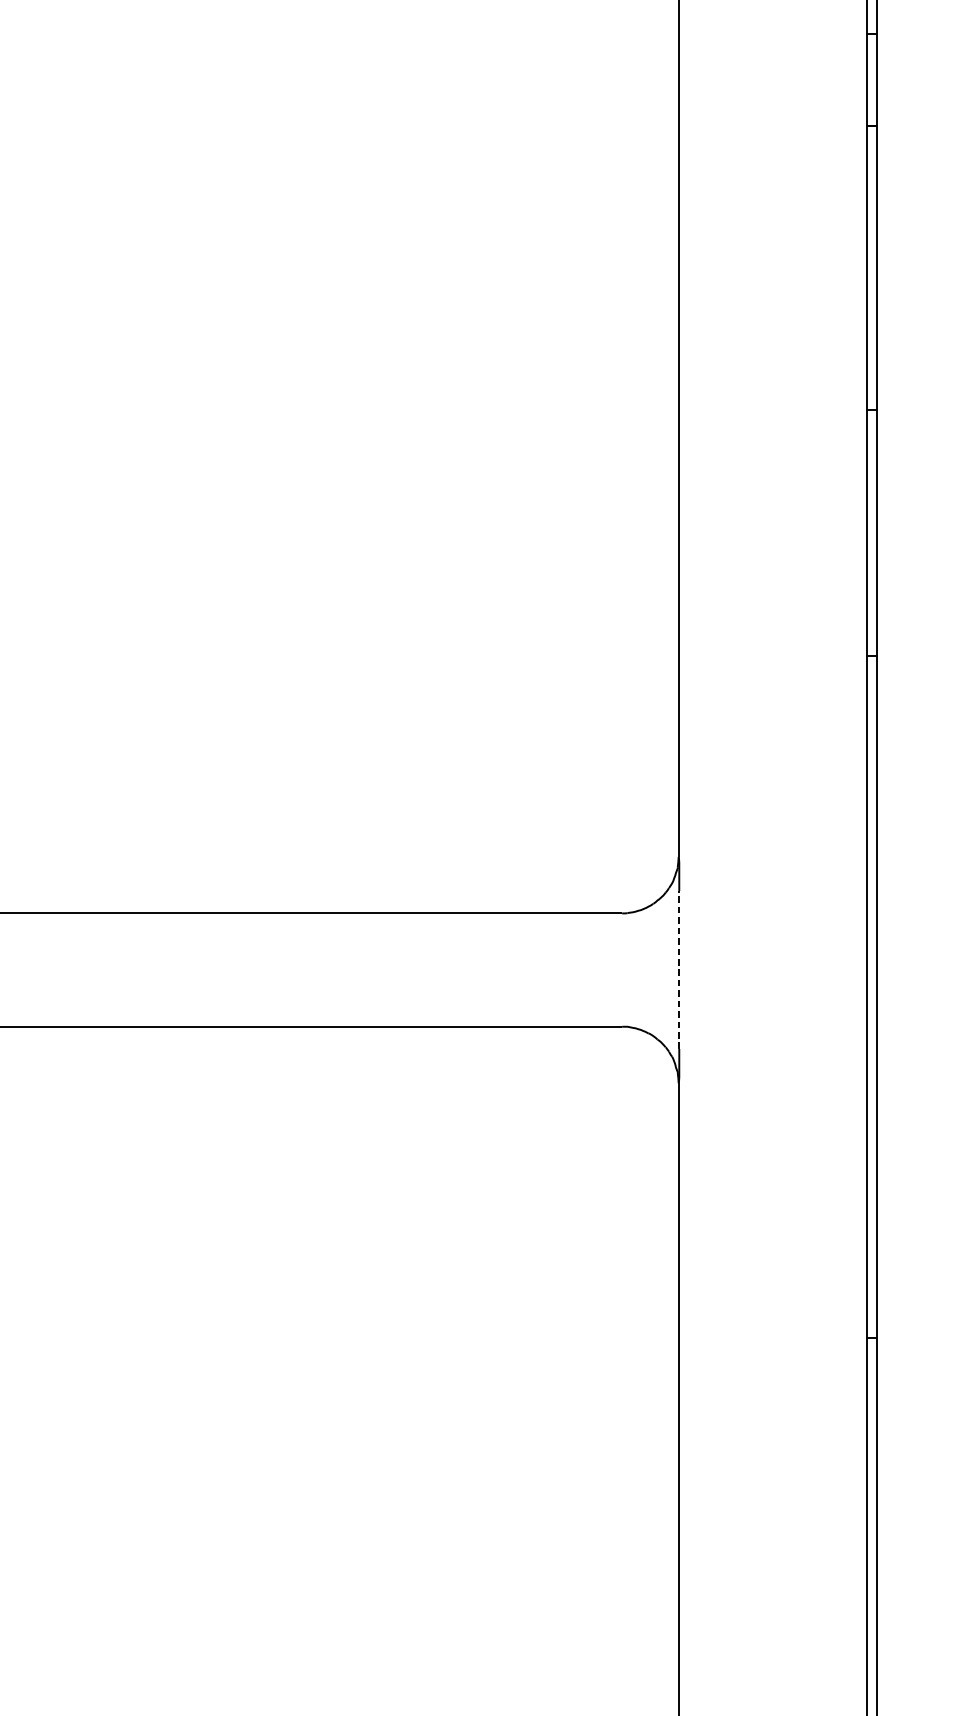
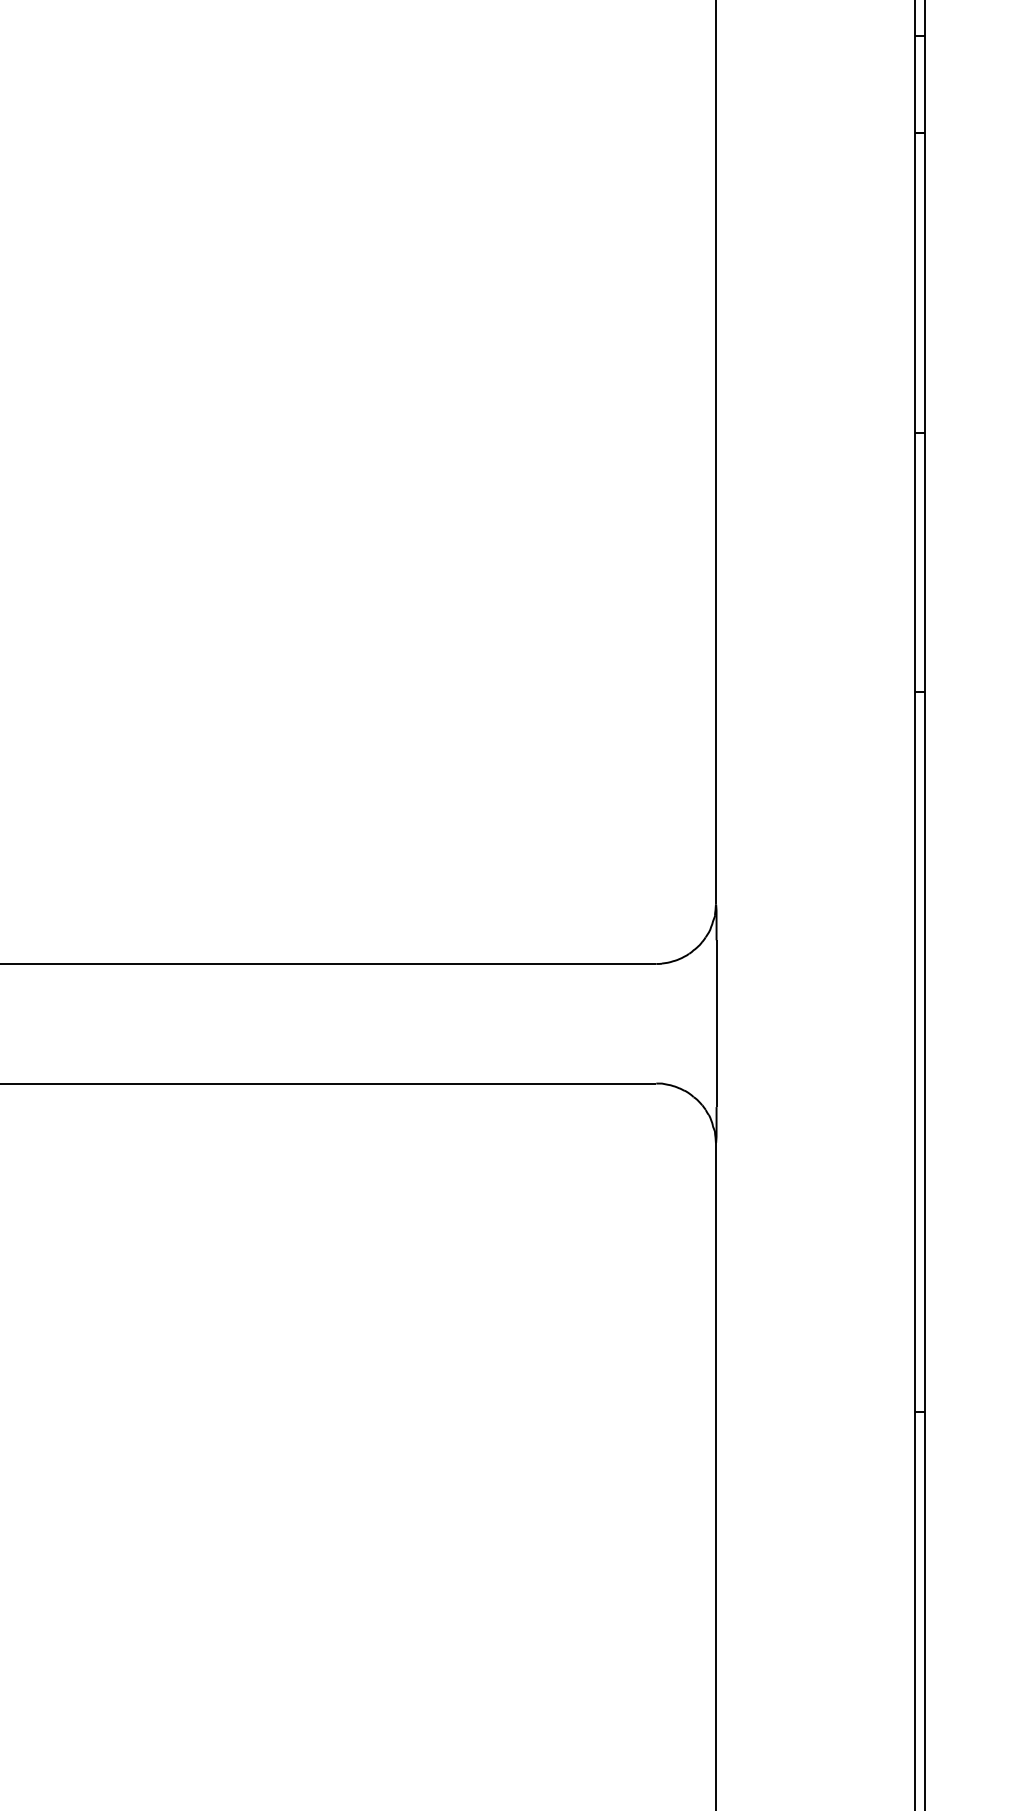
line: (679, 969) -> (716, 1023), dashed -> solid

